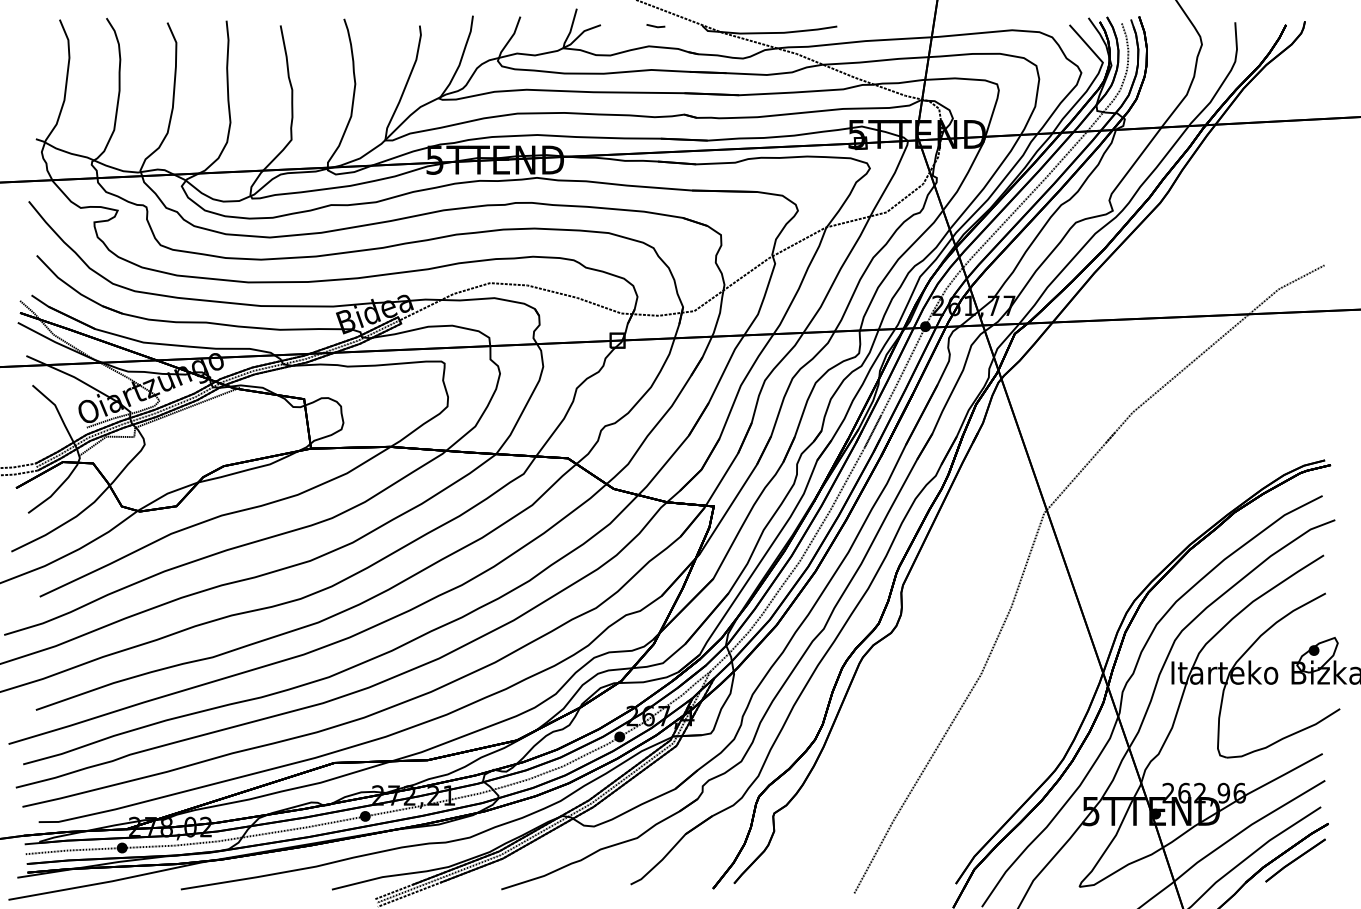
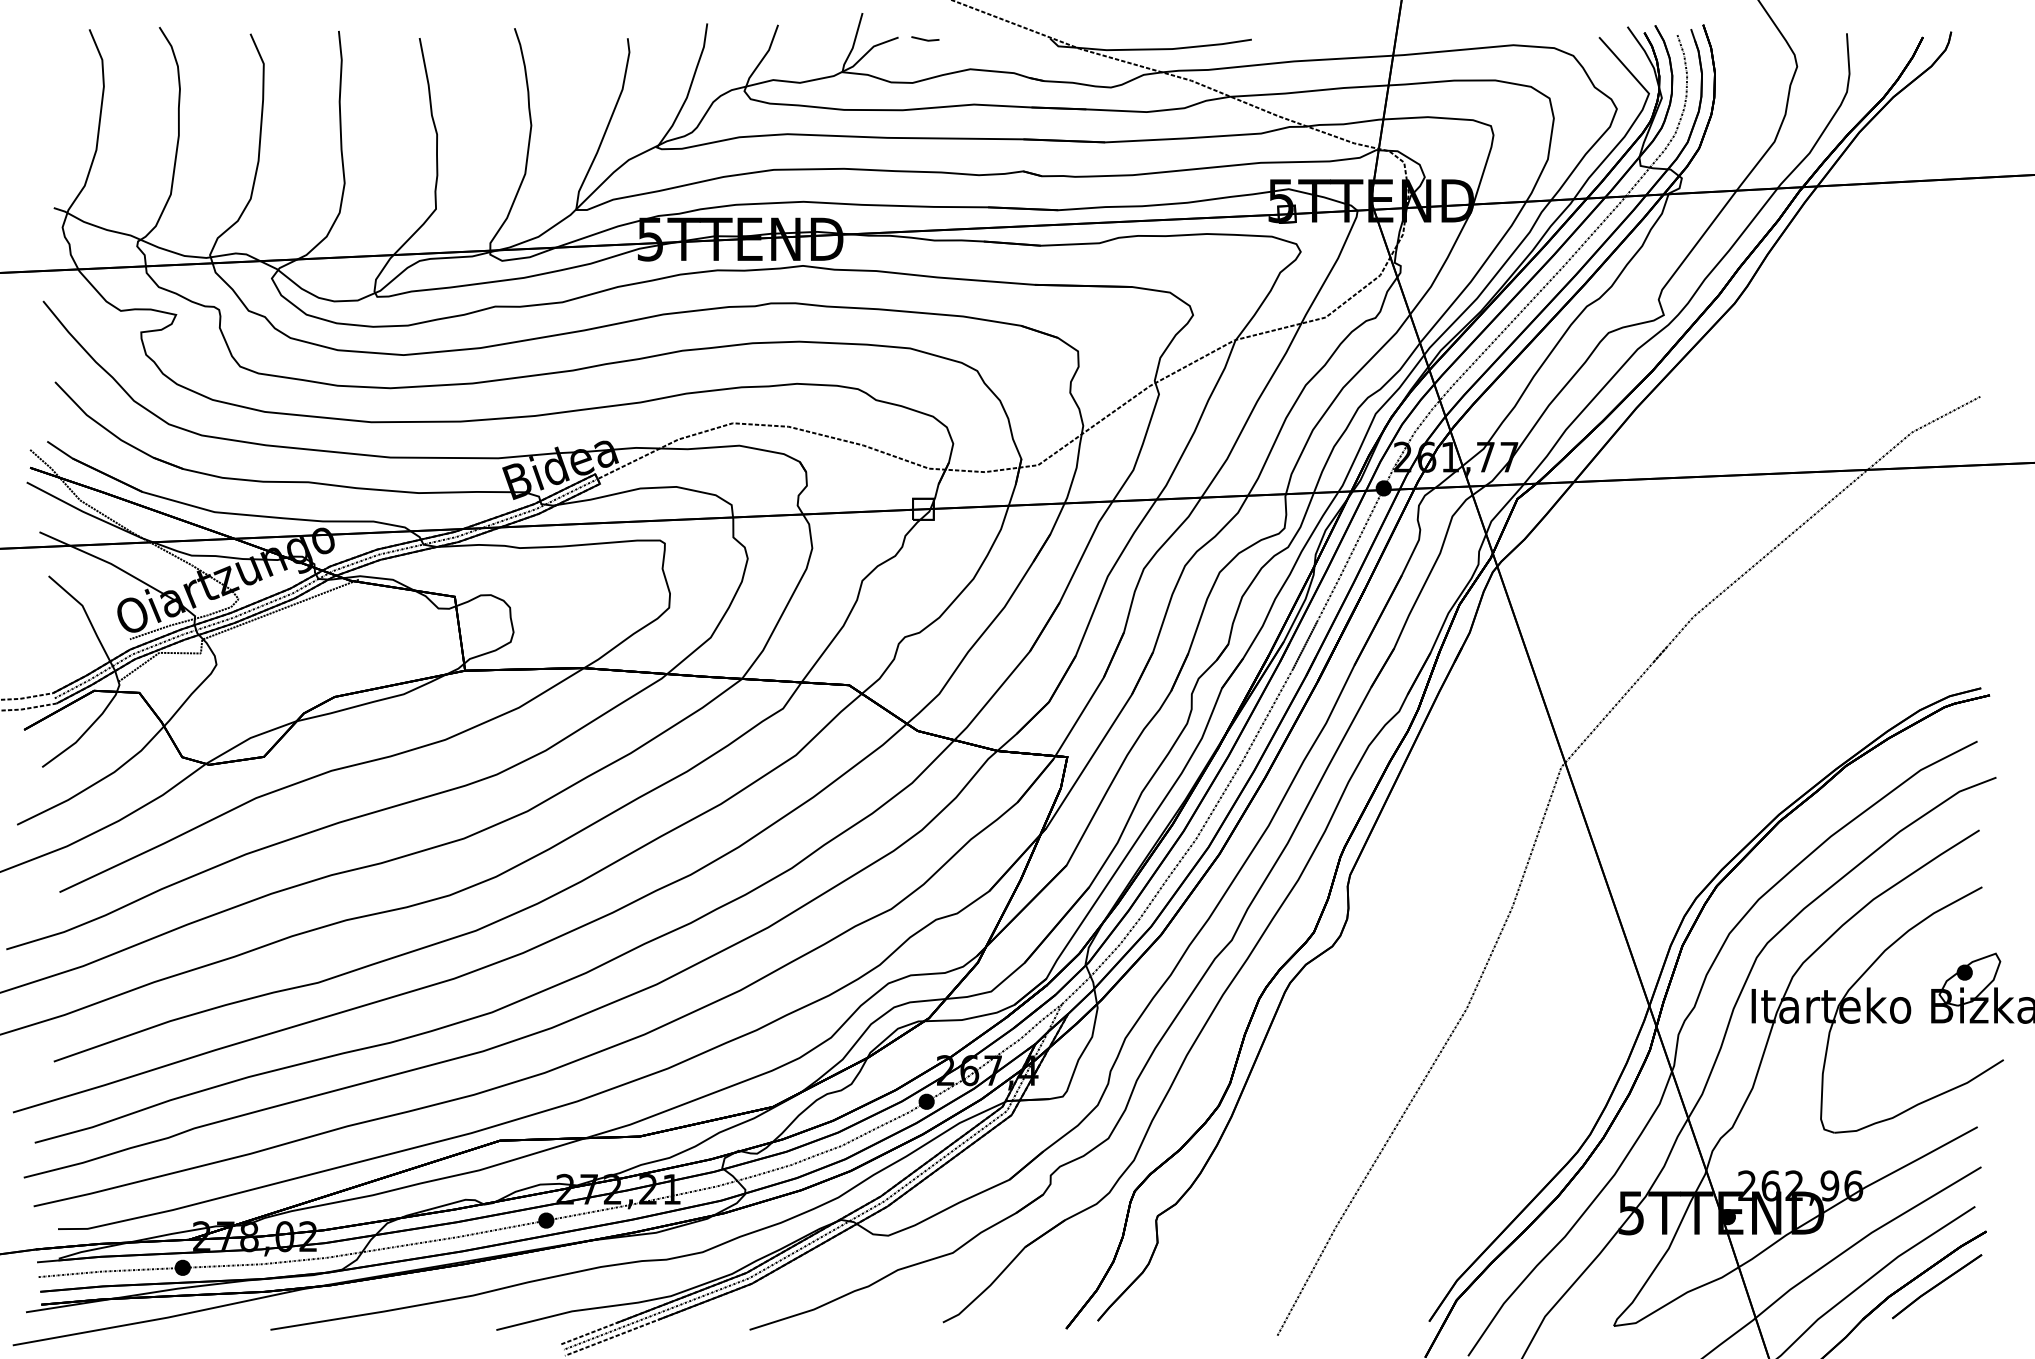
line: (655, 26) -> (924, 39), moved

